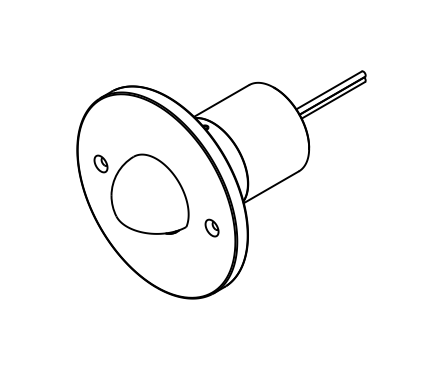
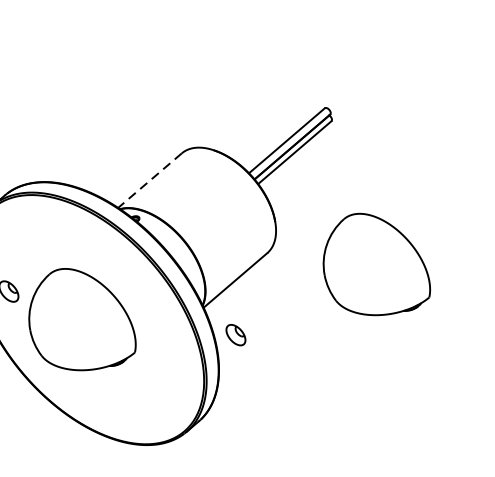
line: (221, 101) -> (150, 181), solid -> dashed
part: (376, 193) -> (373, 262), added
part: (211, 227) -> (235, 334), moved

